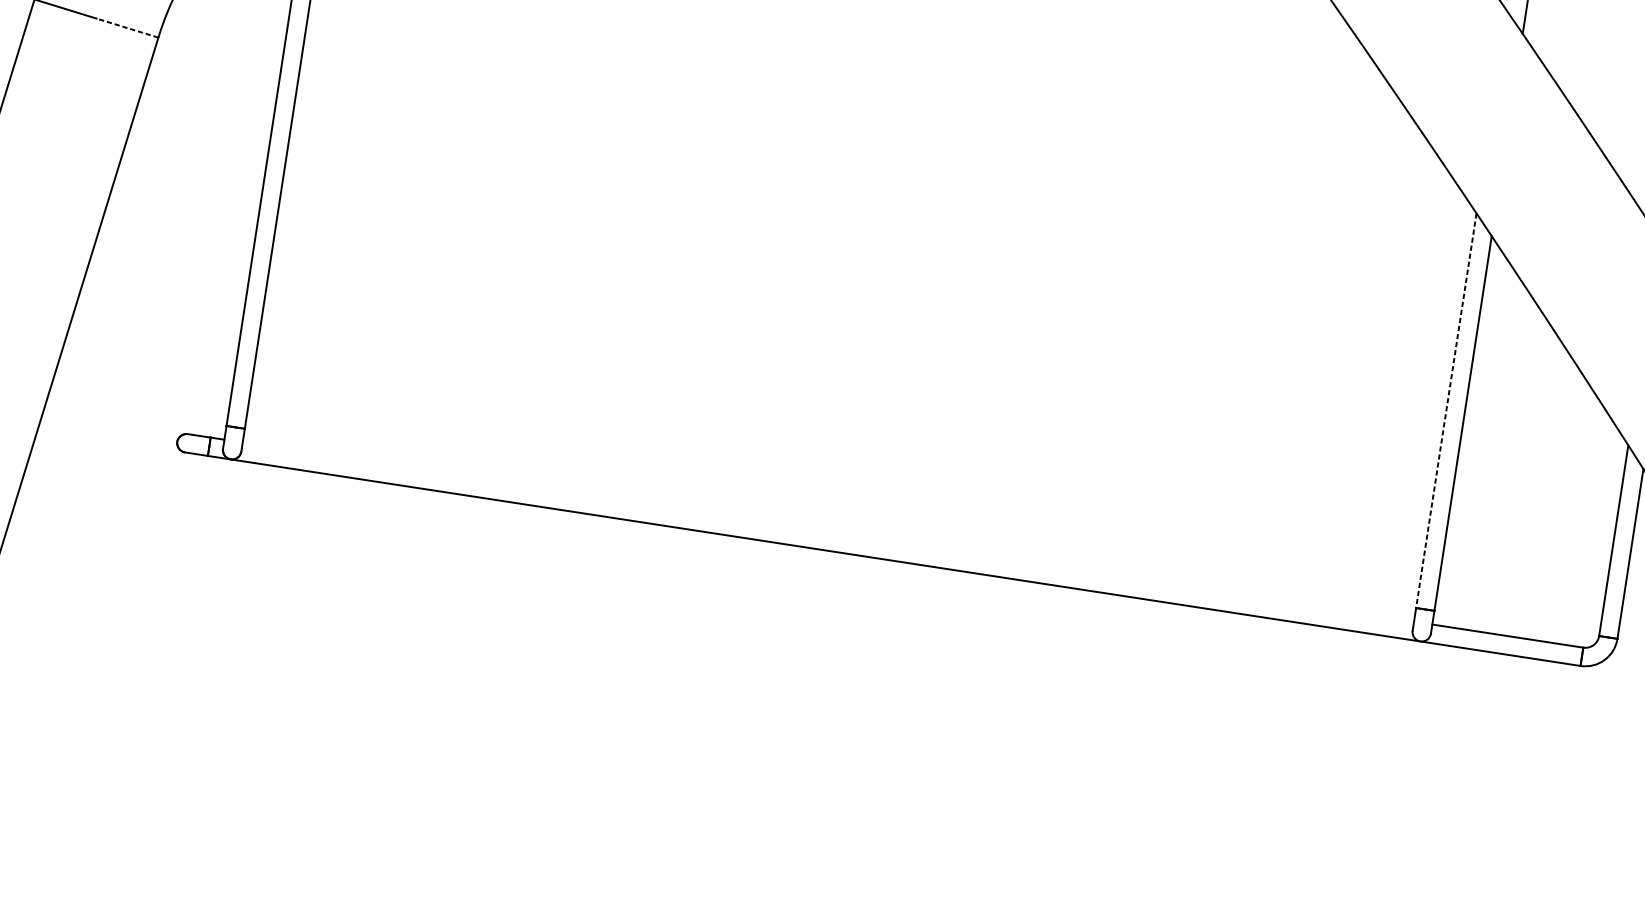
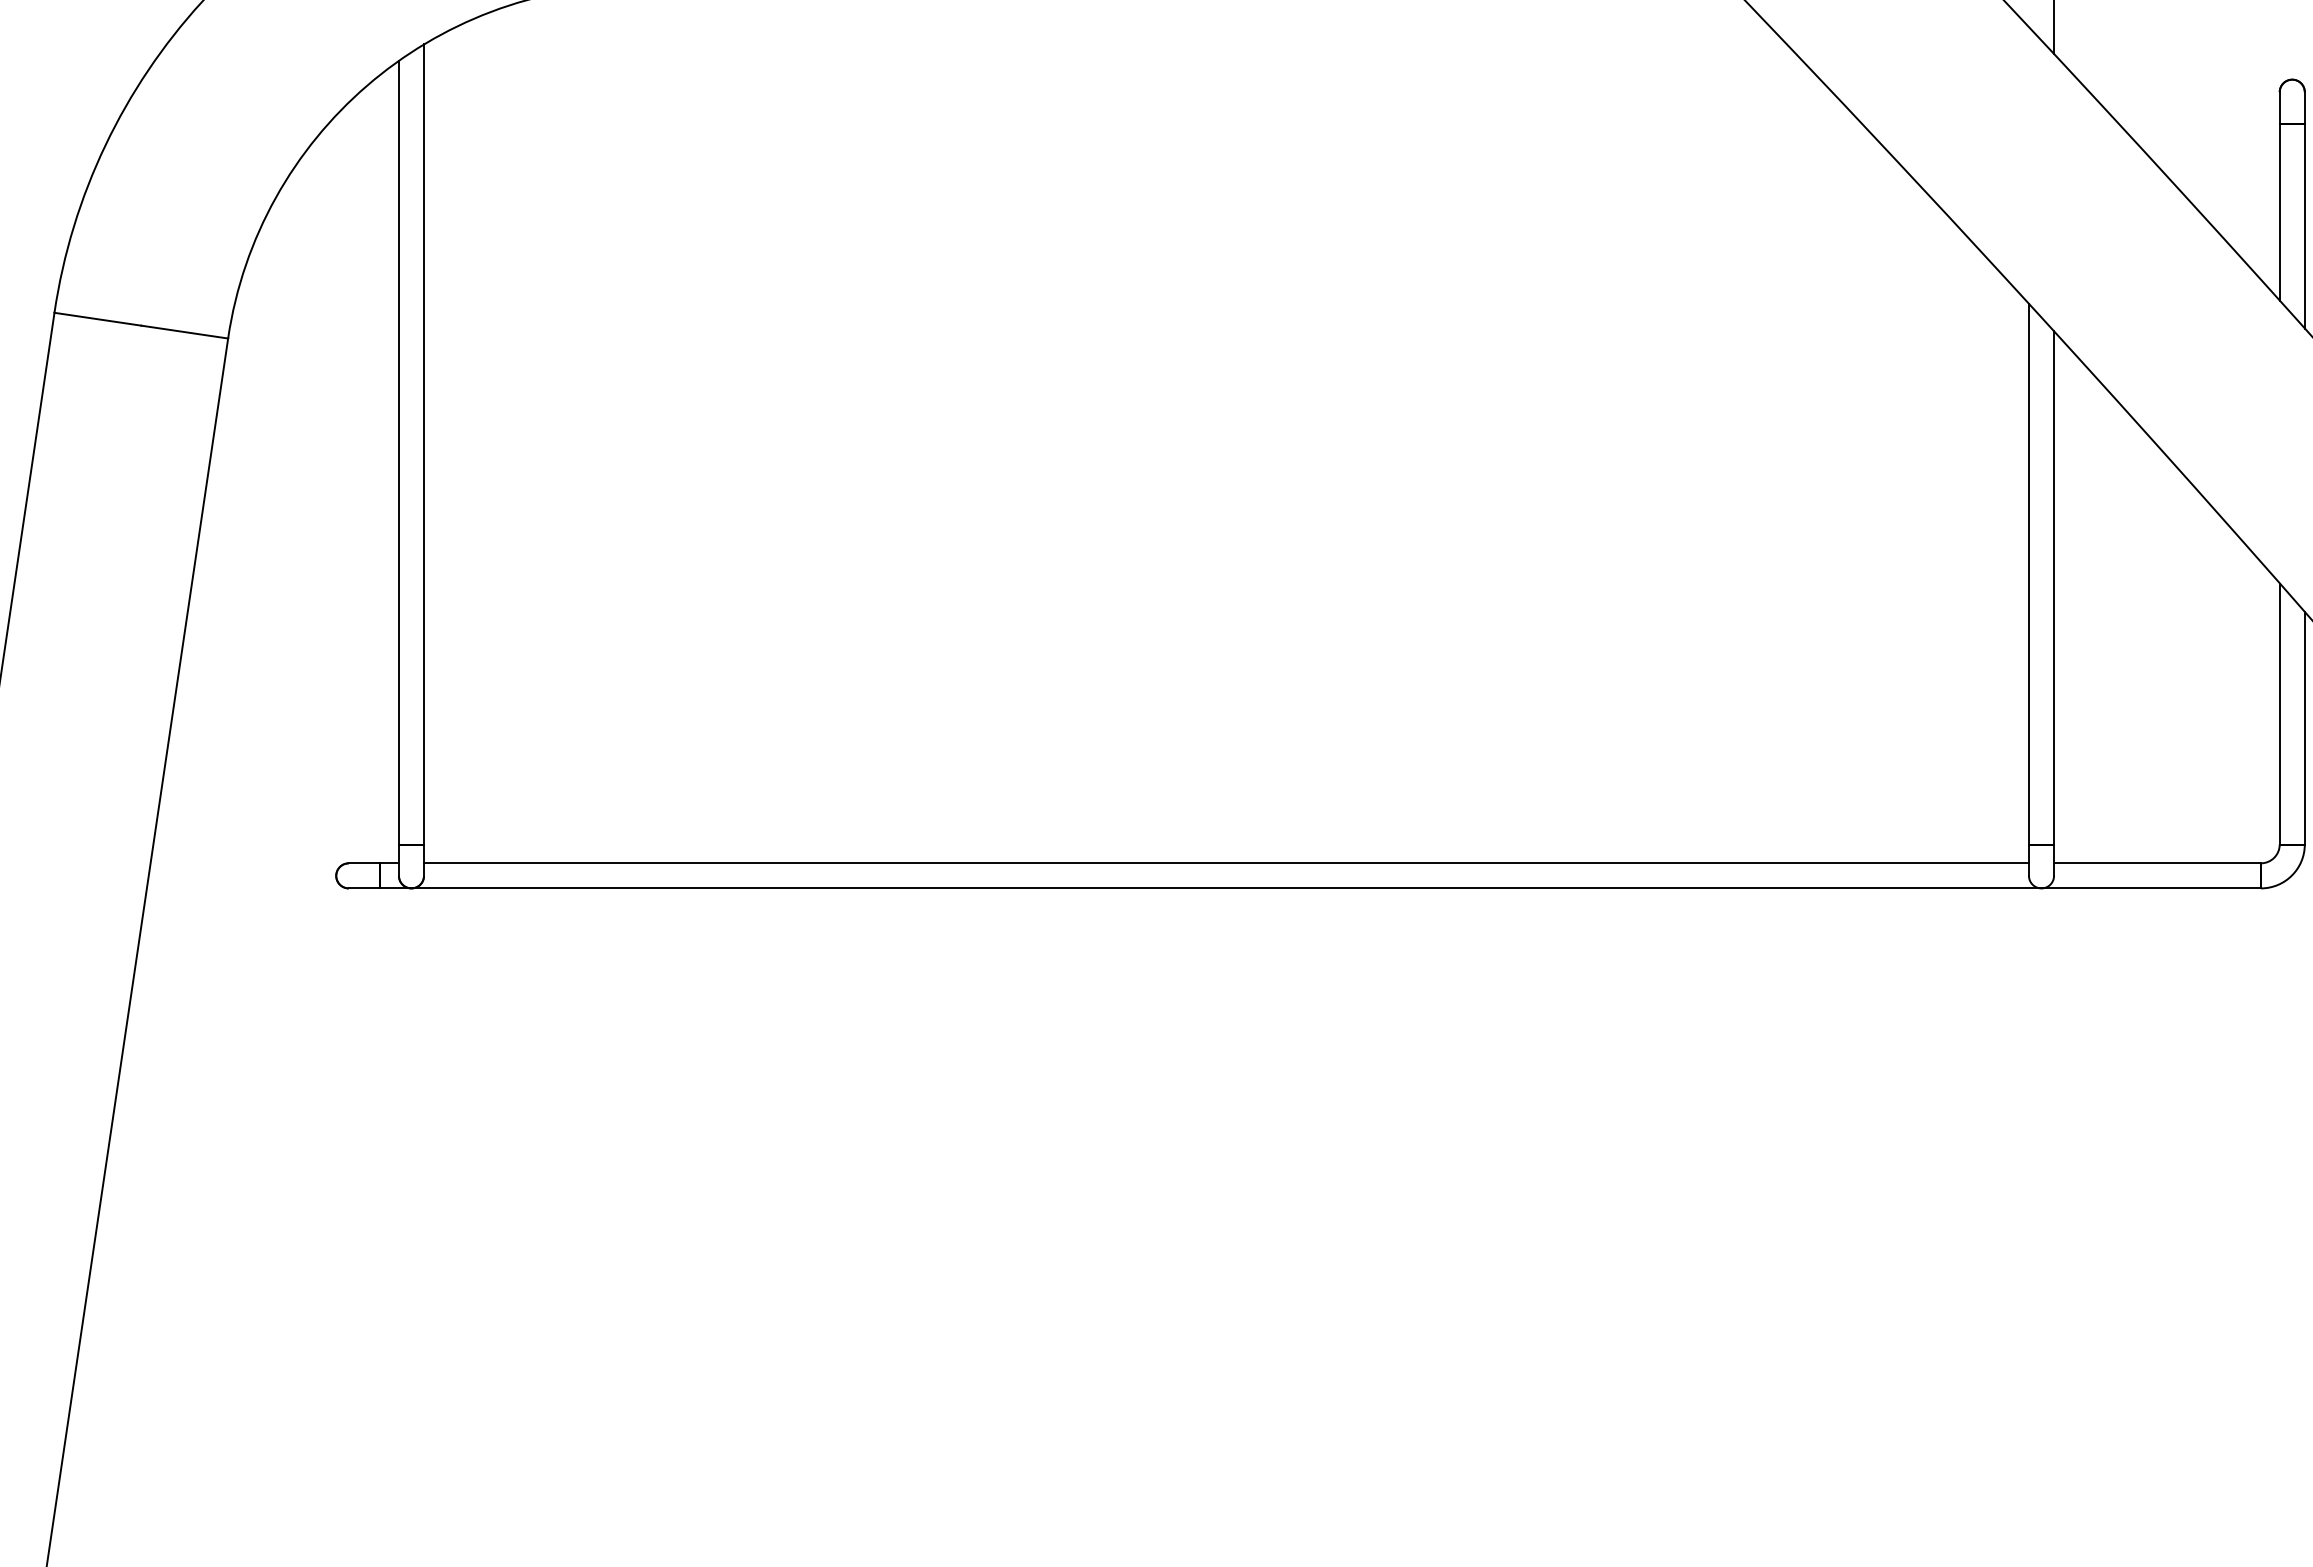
line: (127, 28) -> (184, 332), dashed -> solid
line: (1445, 410) -> (2028, 574), dashed -> solid
line: (828, 532) -> (1226, 863), added

